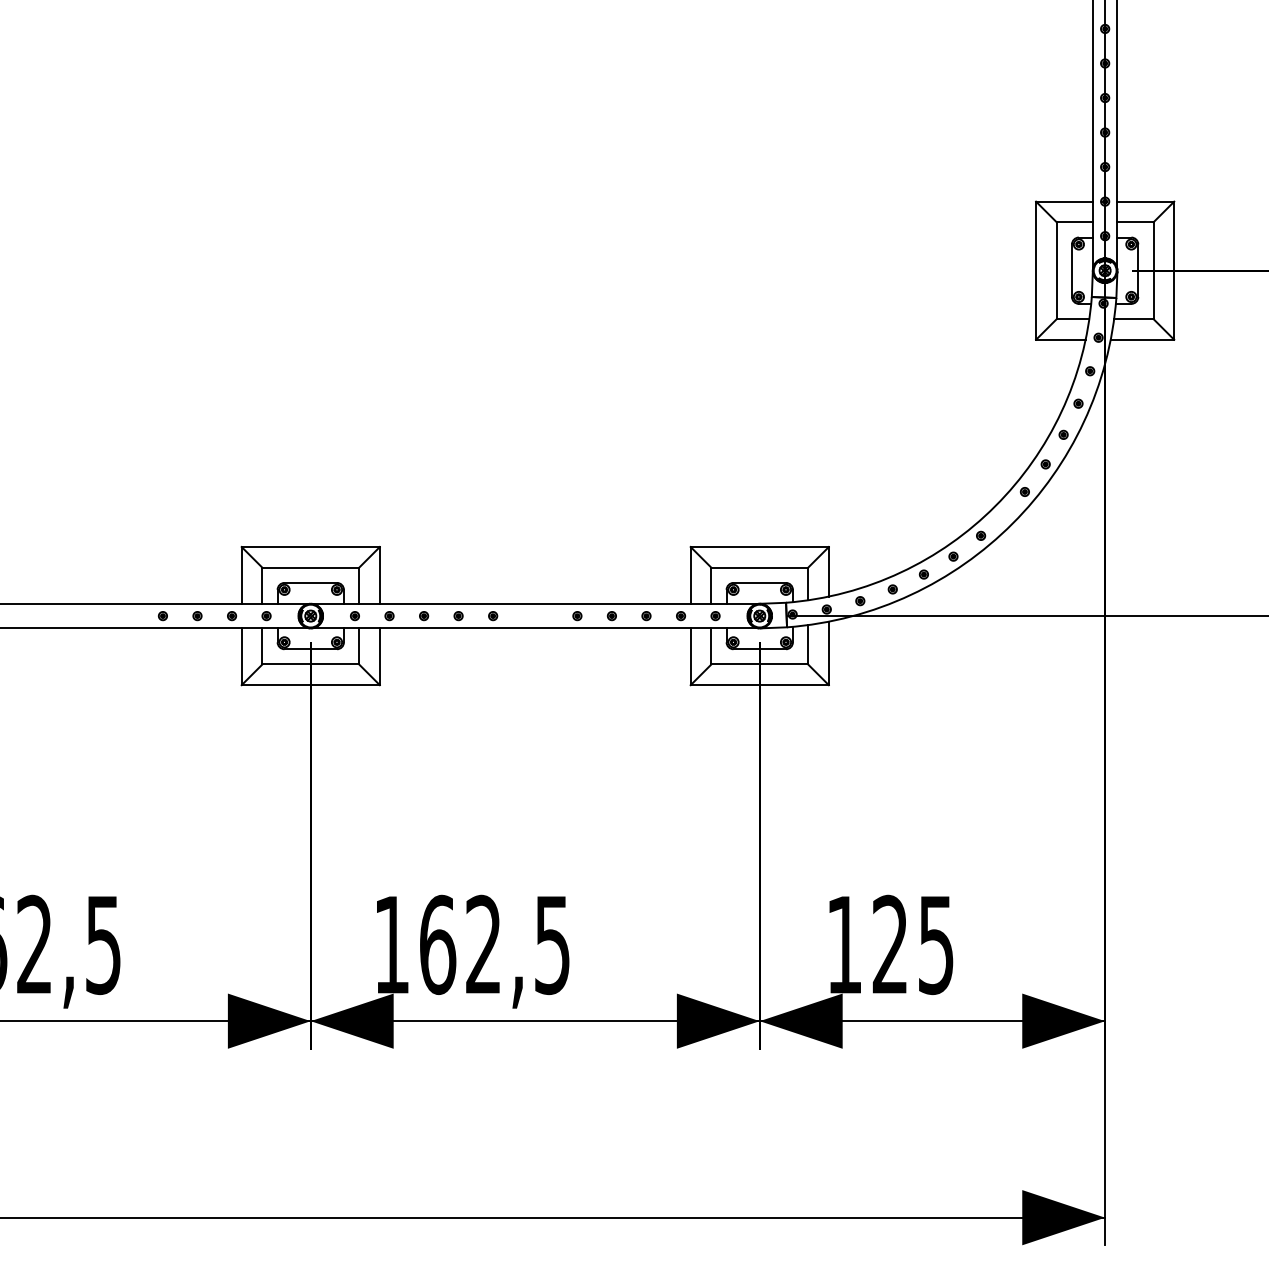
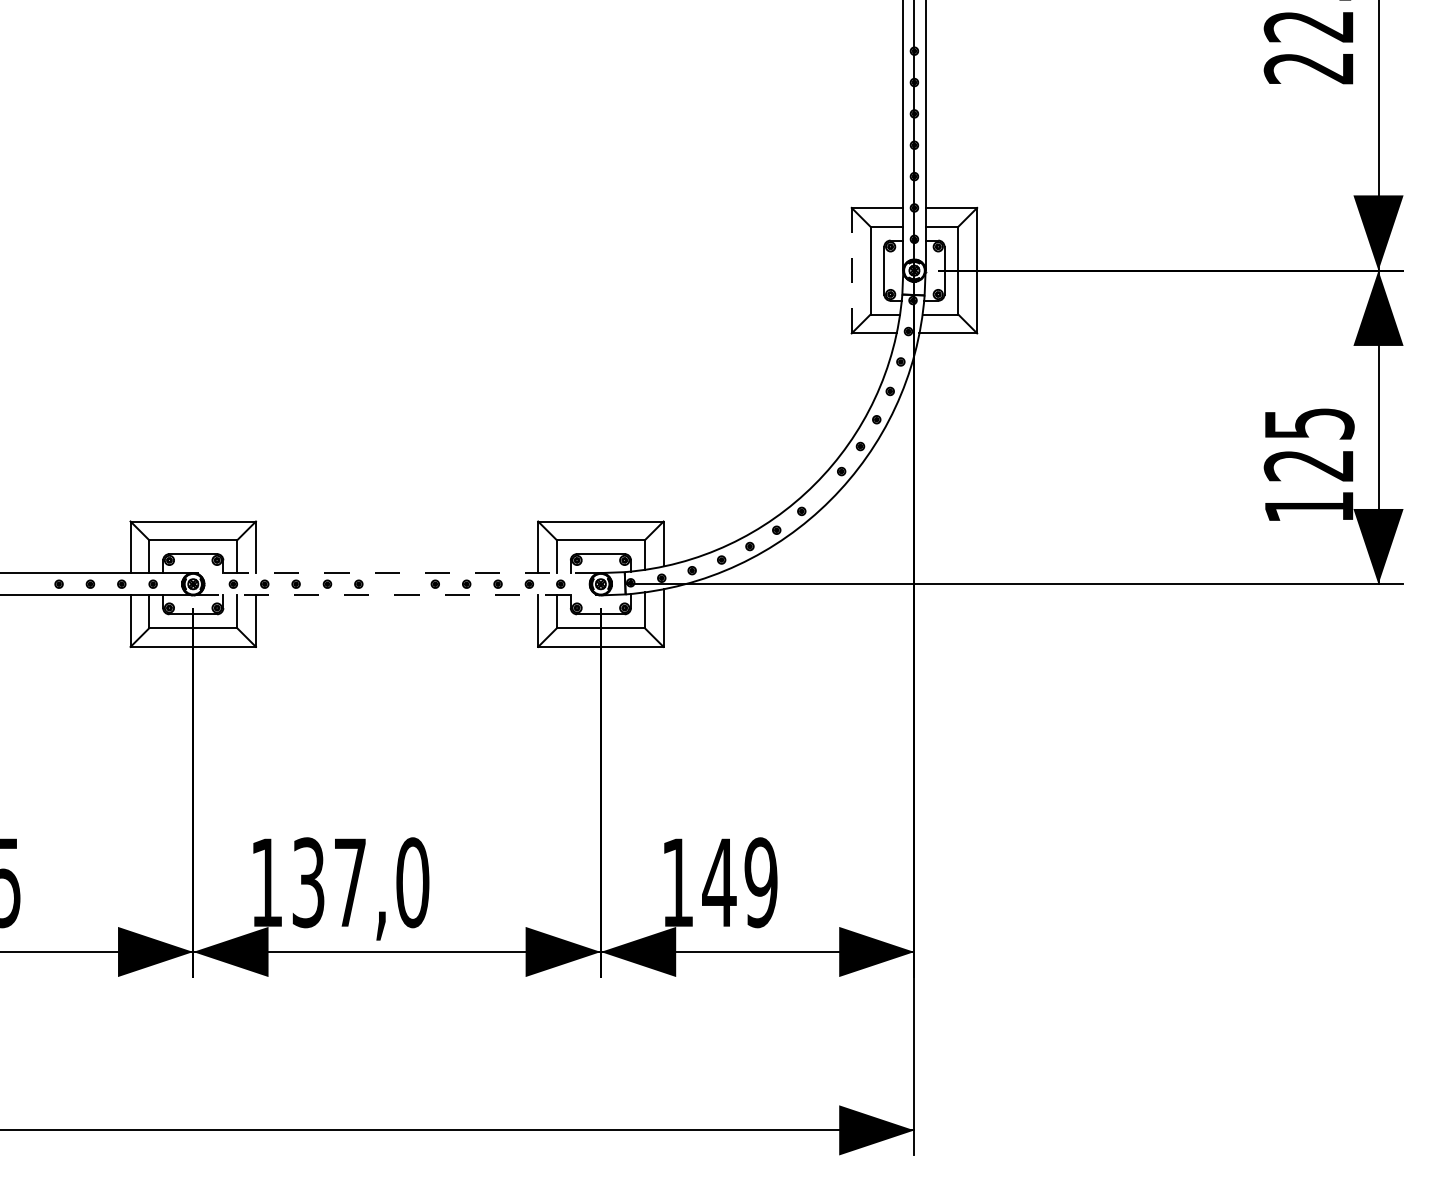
line: (1035, 270) -> (851, 270), solid -> dashed
line: (534, 604) -> (396, 573), solid -> dashed
line: (535, 628) -> (397, 595), solid -> dashed
text: (494, 944) -> (360, 882), 162,5 -> 137,0
text: (912, 944) -> (739, 882), 125 -> 149

